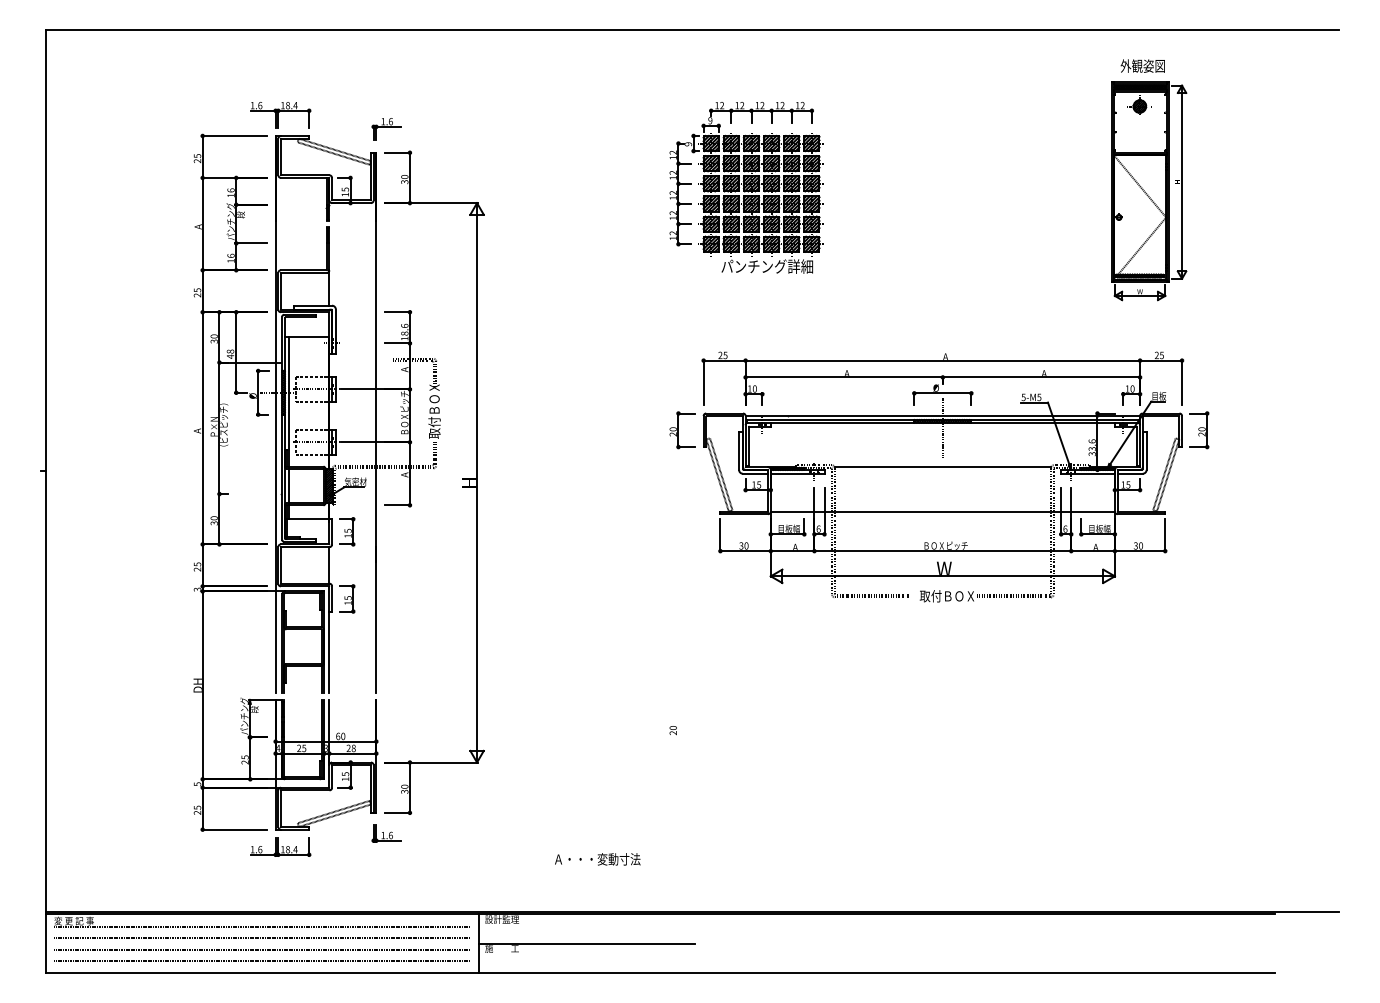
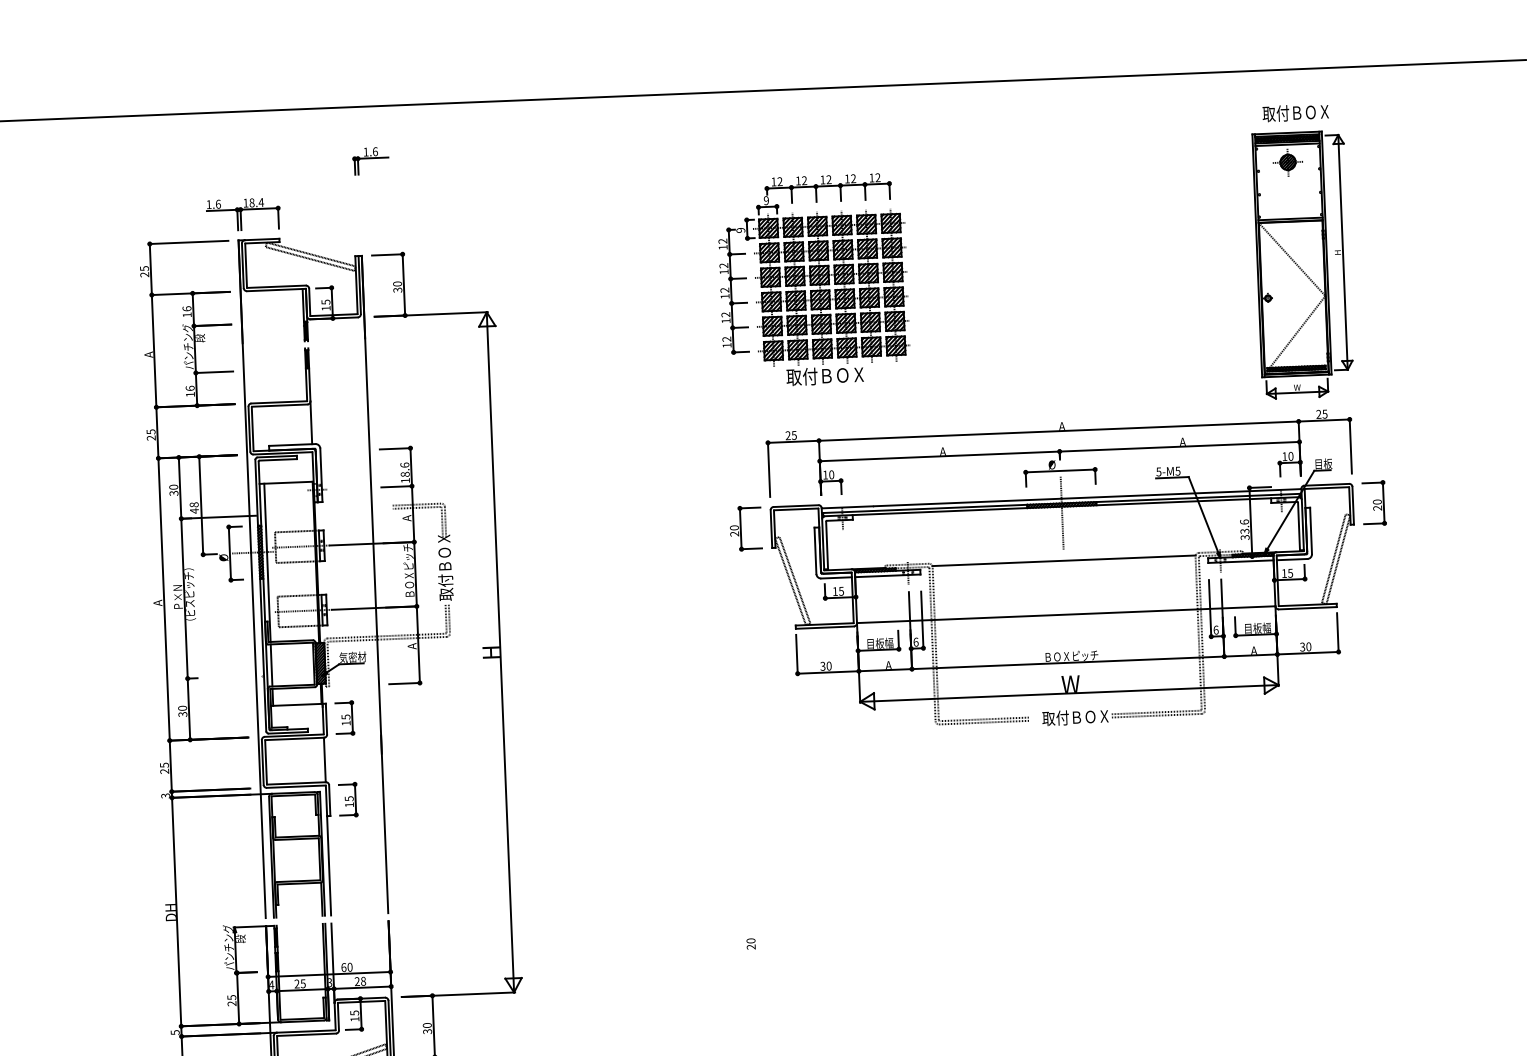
text: (1147, 65) -> (1295, 112), 外観姿図 -> 取付ＢＯＸ
part: (386, 129) -> (370, 161), moved
text: (767, 266) -> (843, 375), パンチング詳細 -> 取付ＢＯＸ
part: (939, 476) -> (1060, 572), moved

